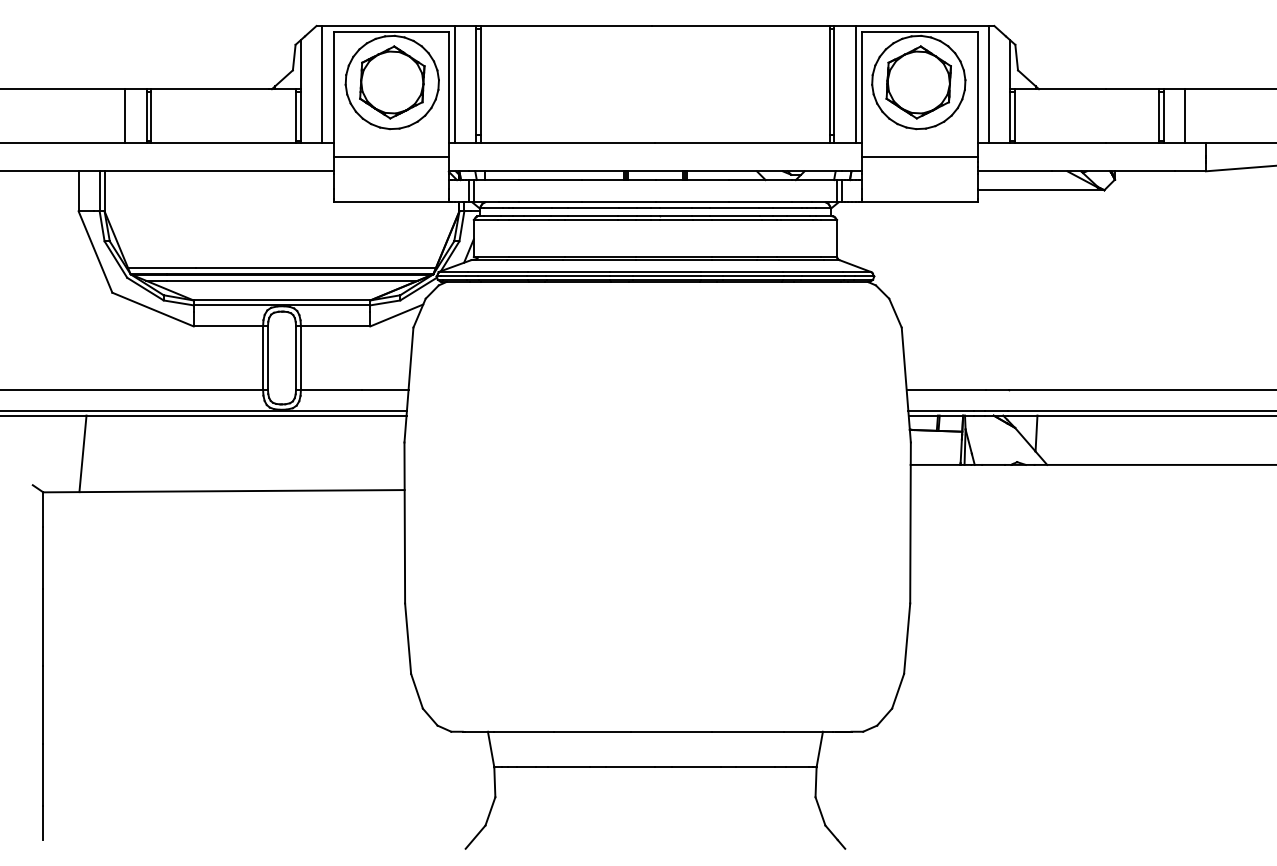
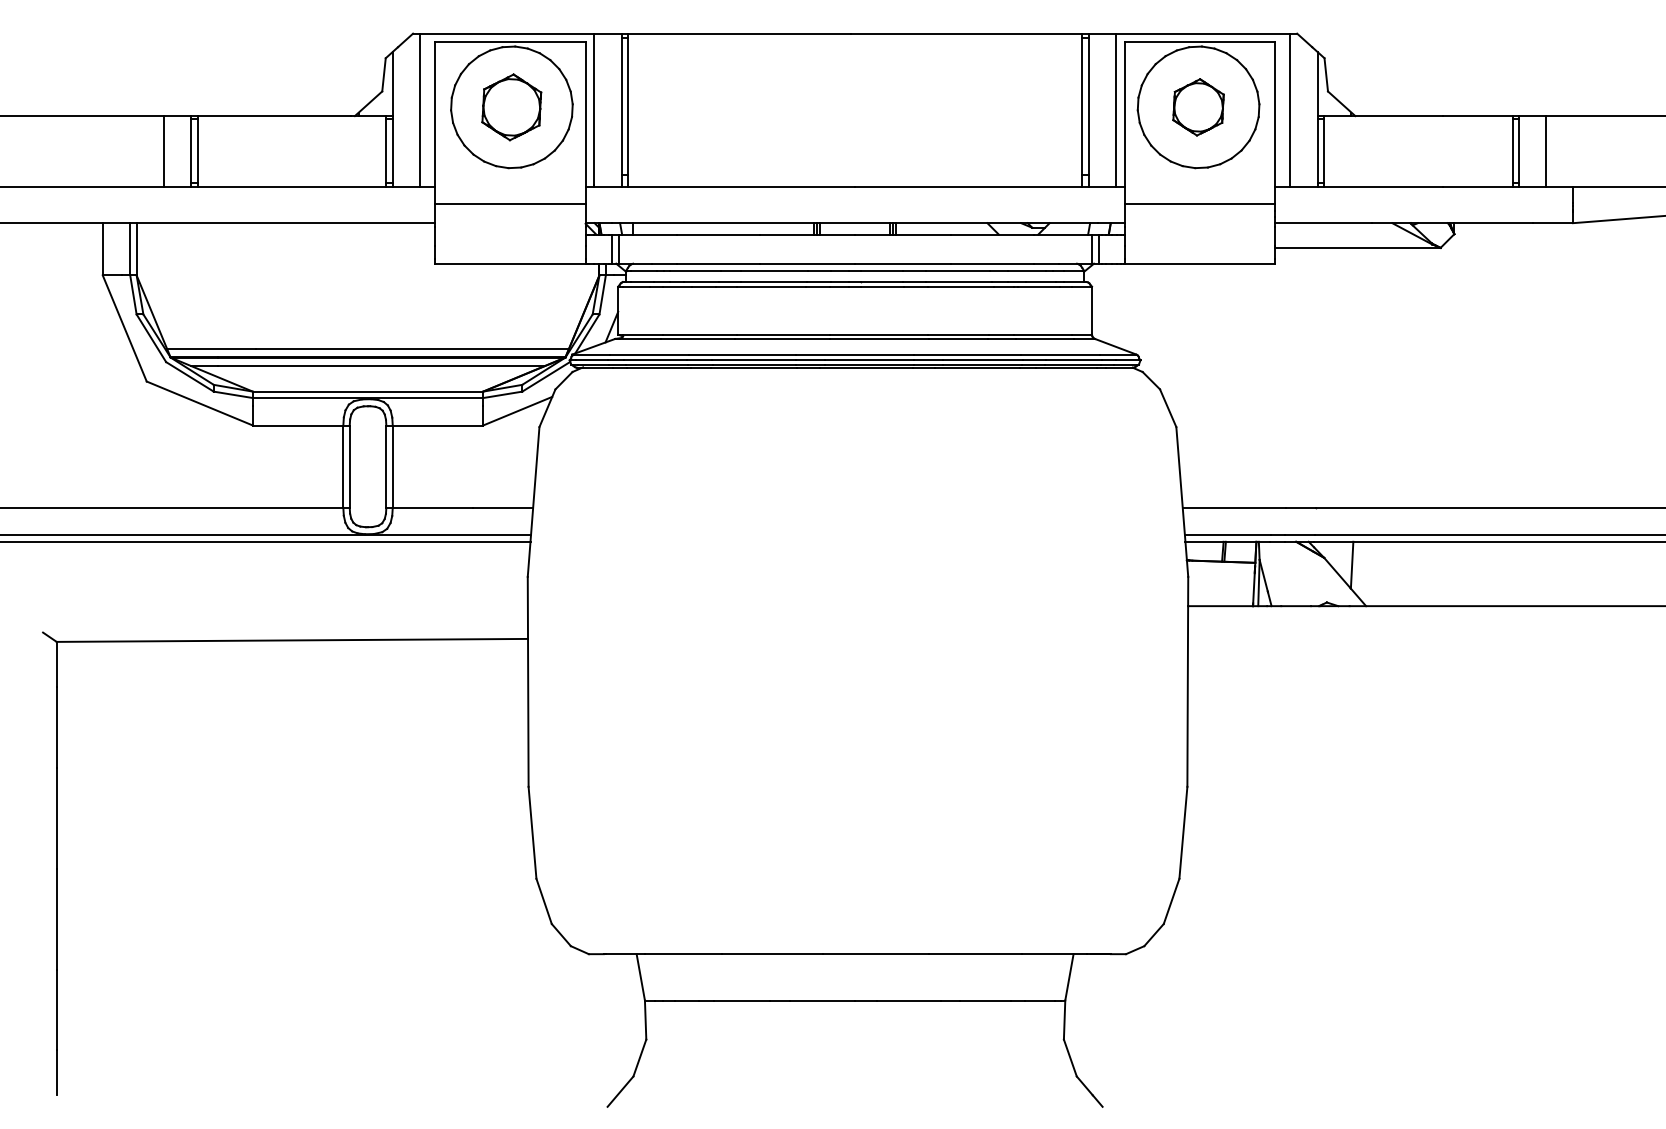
part: (392, 82) -> (511, 107), size x0.7
part: (918, 82) -> (1198, 107), size x0.6
line: (83, 453) -> (108, 591), removed

